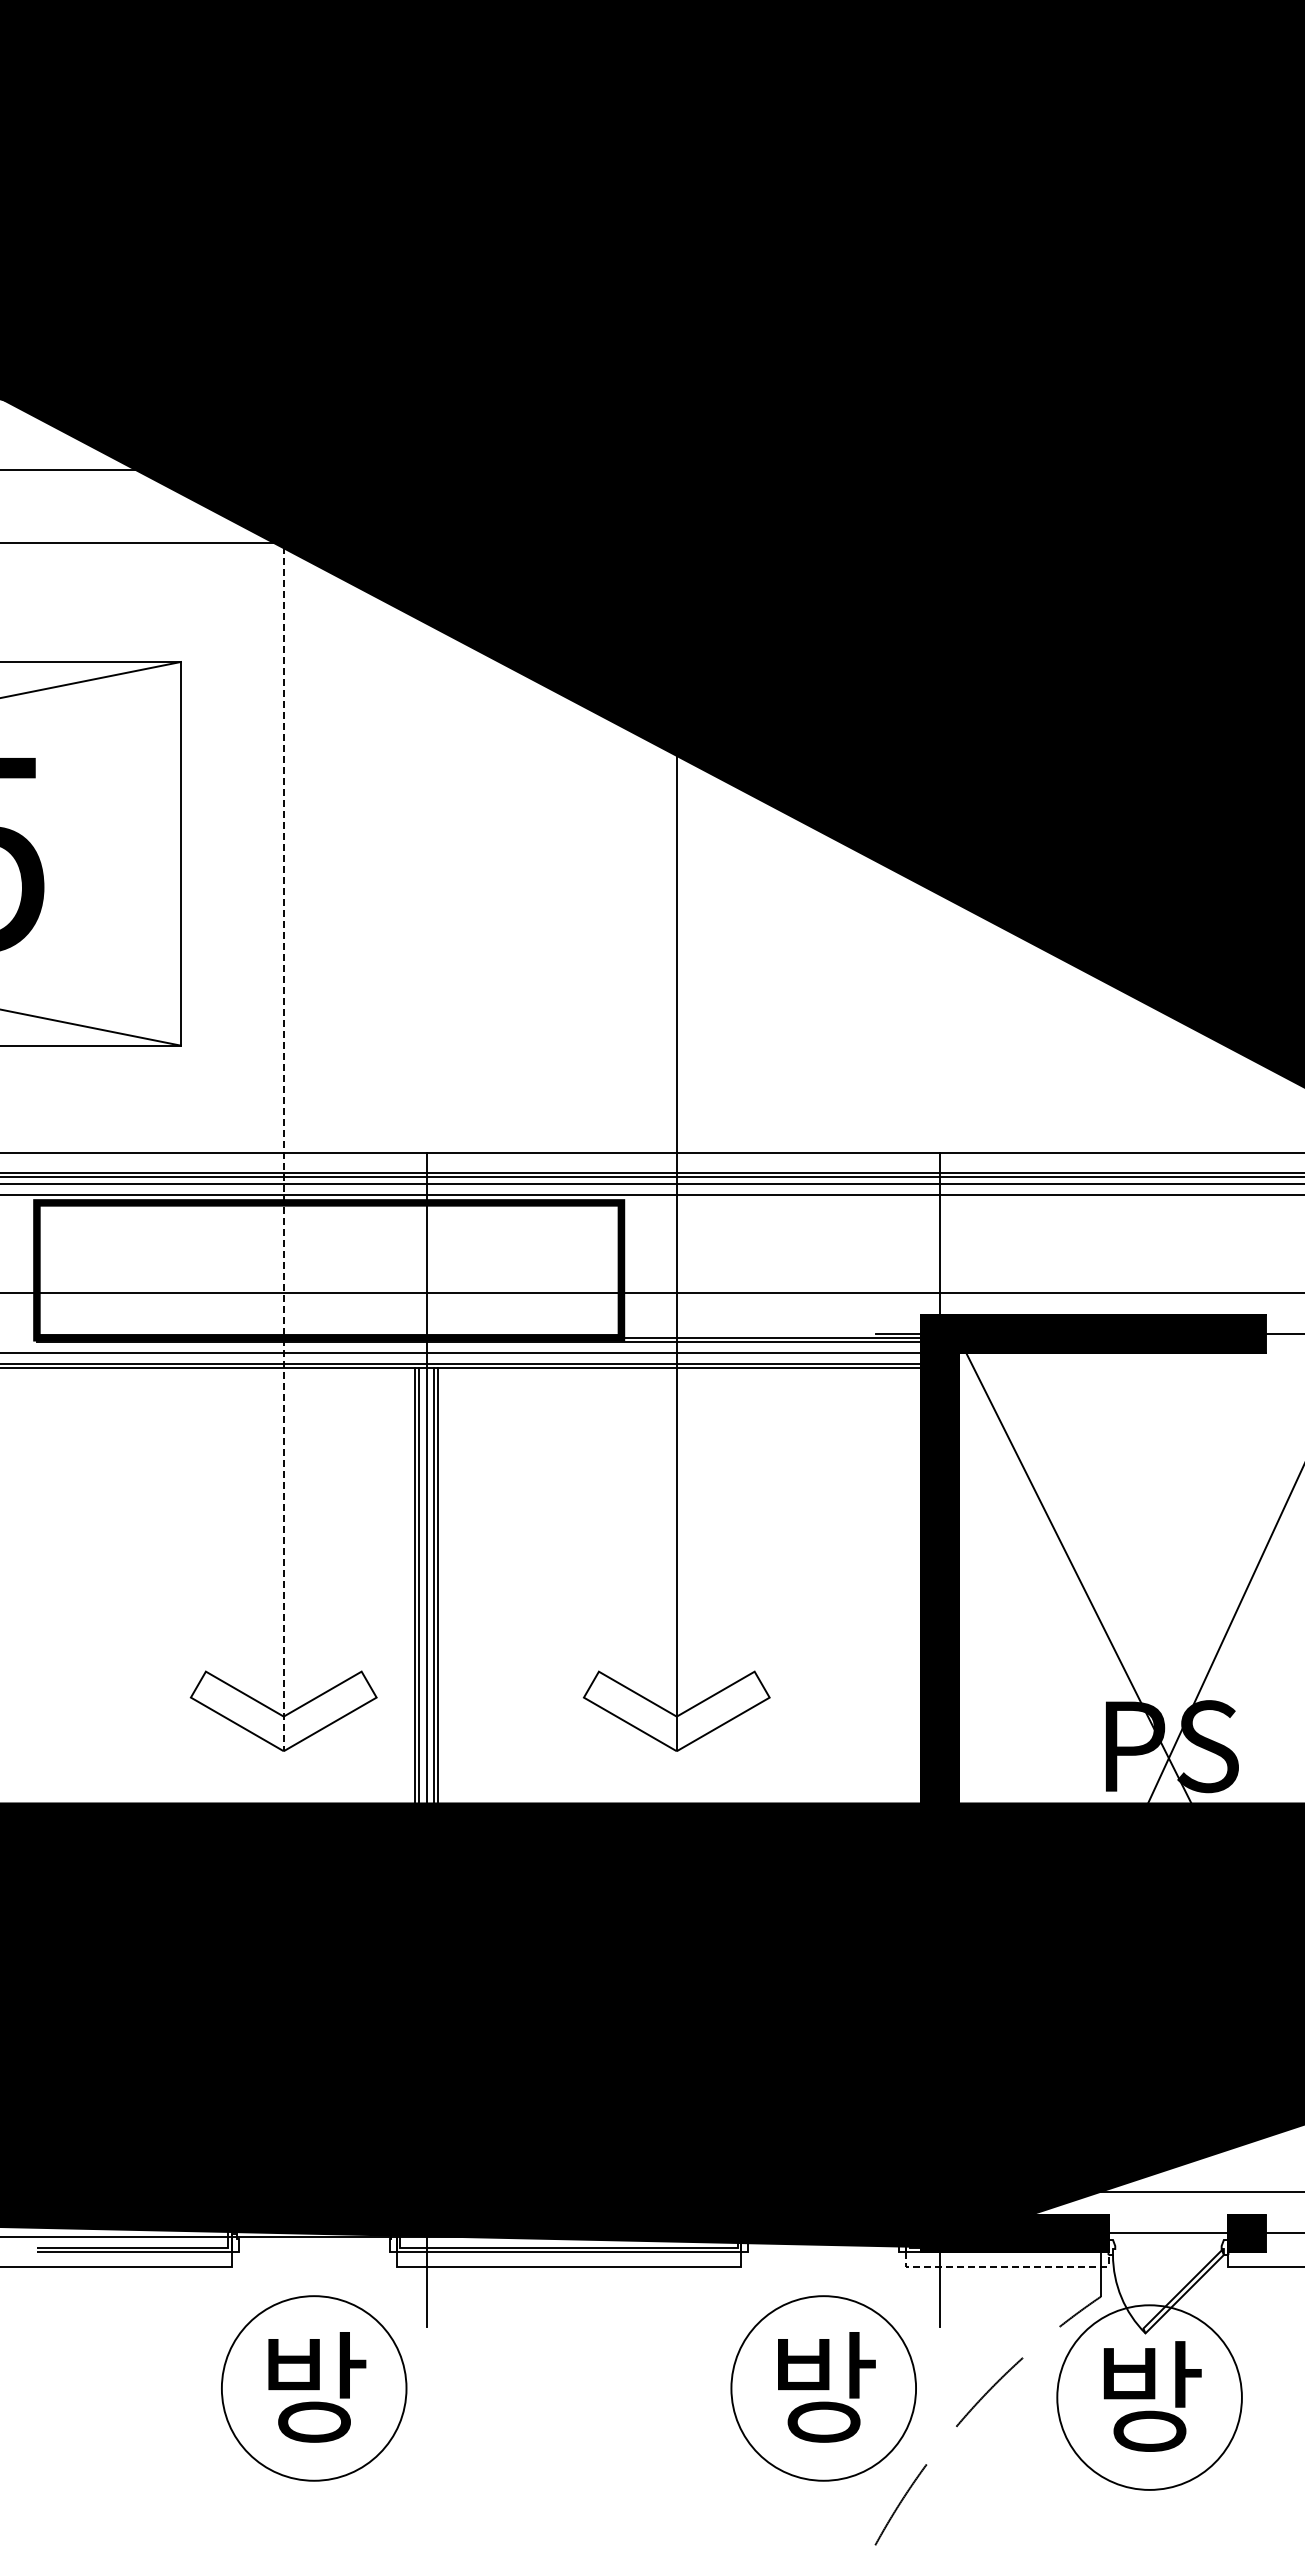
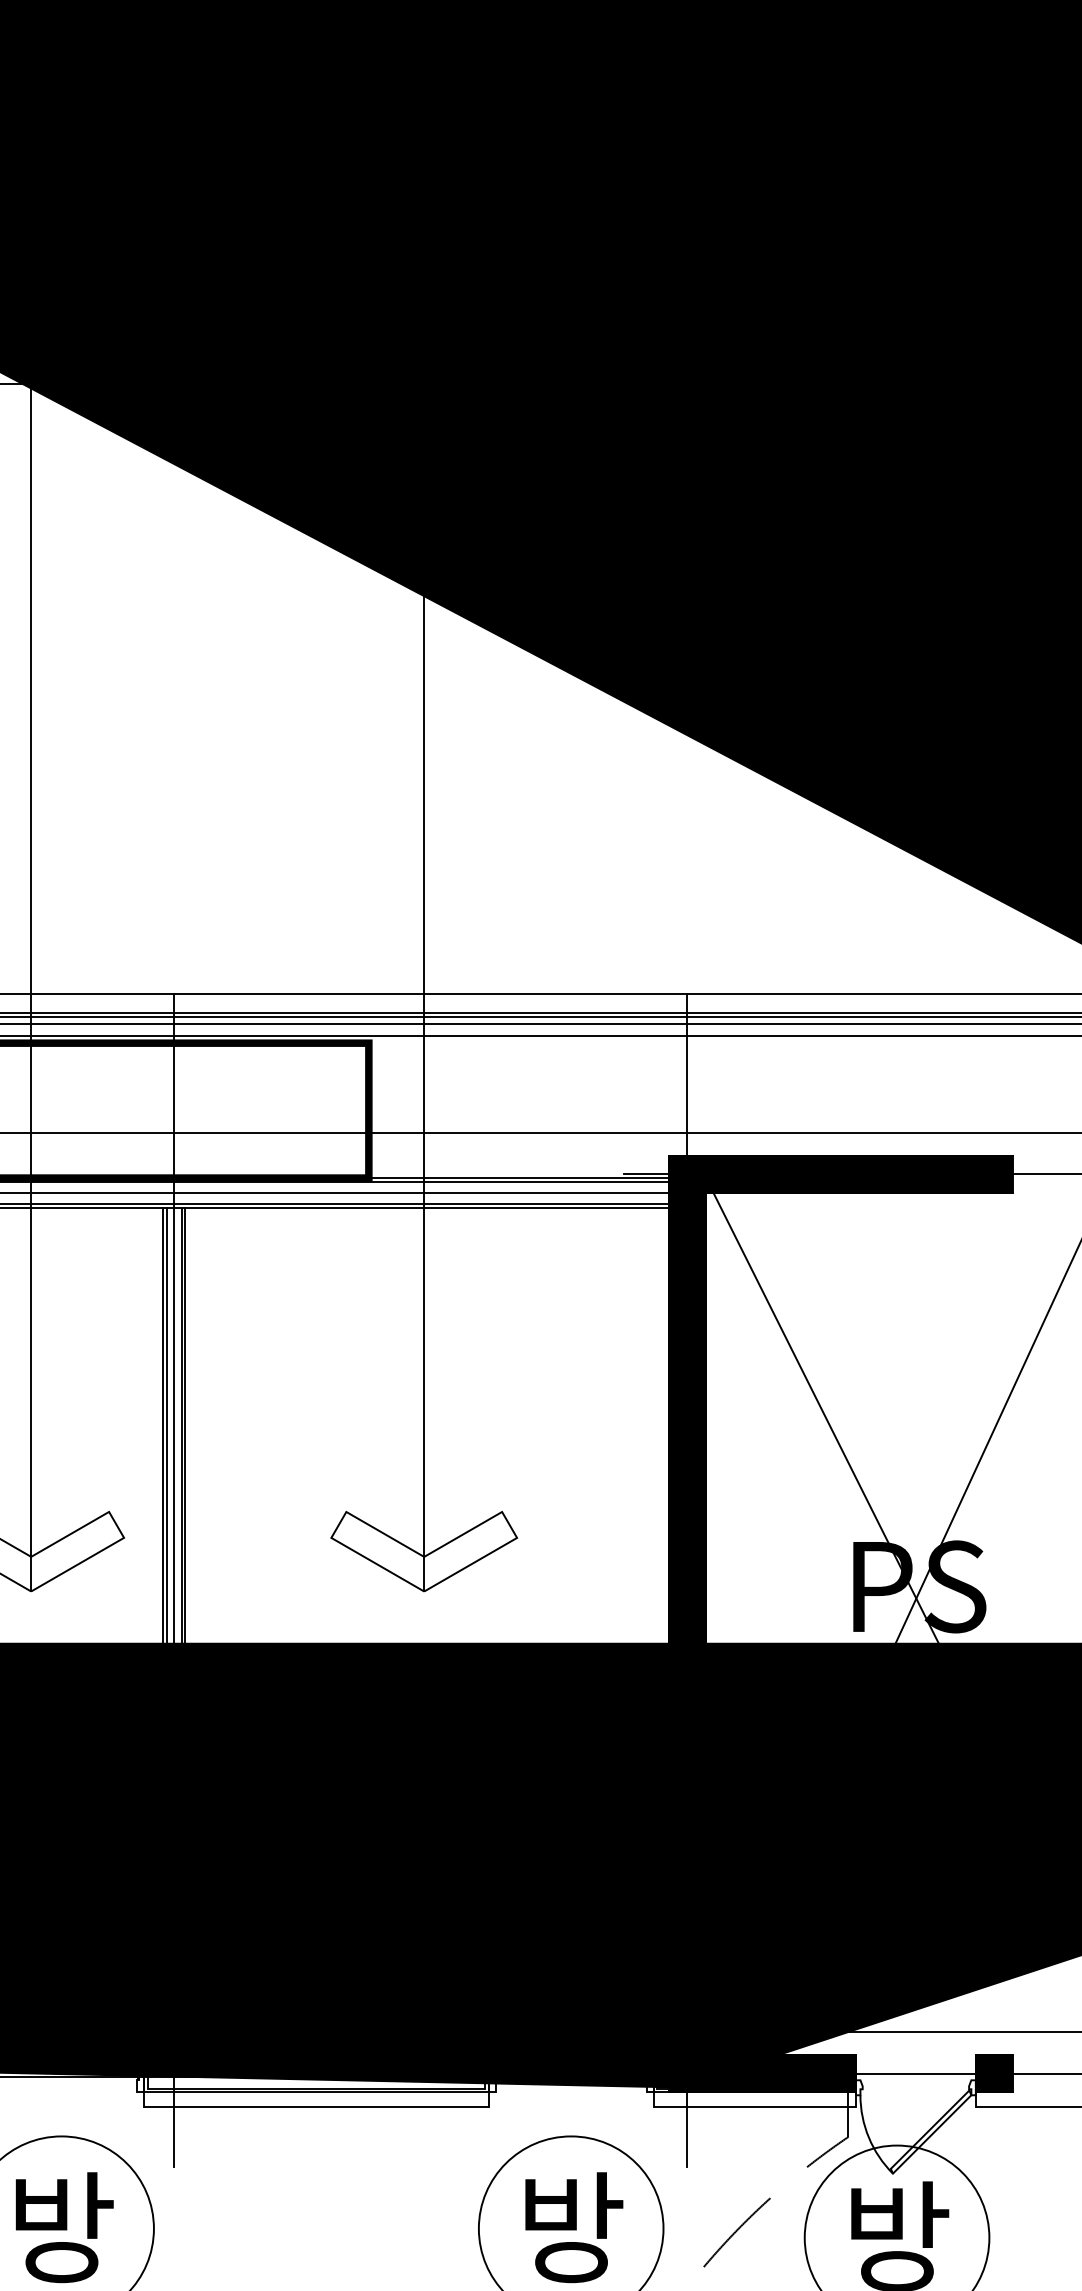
line: (283, 1110) -> (30, 950), dashed -> solid
line: (1007, 2266) -> (754, 2106), dashed -> solid

